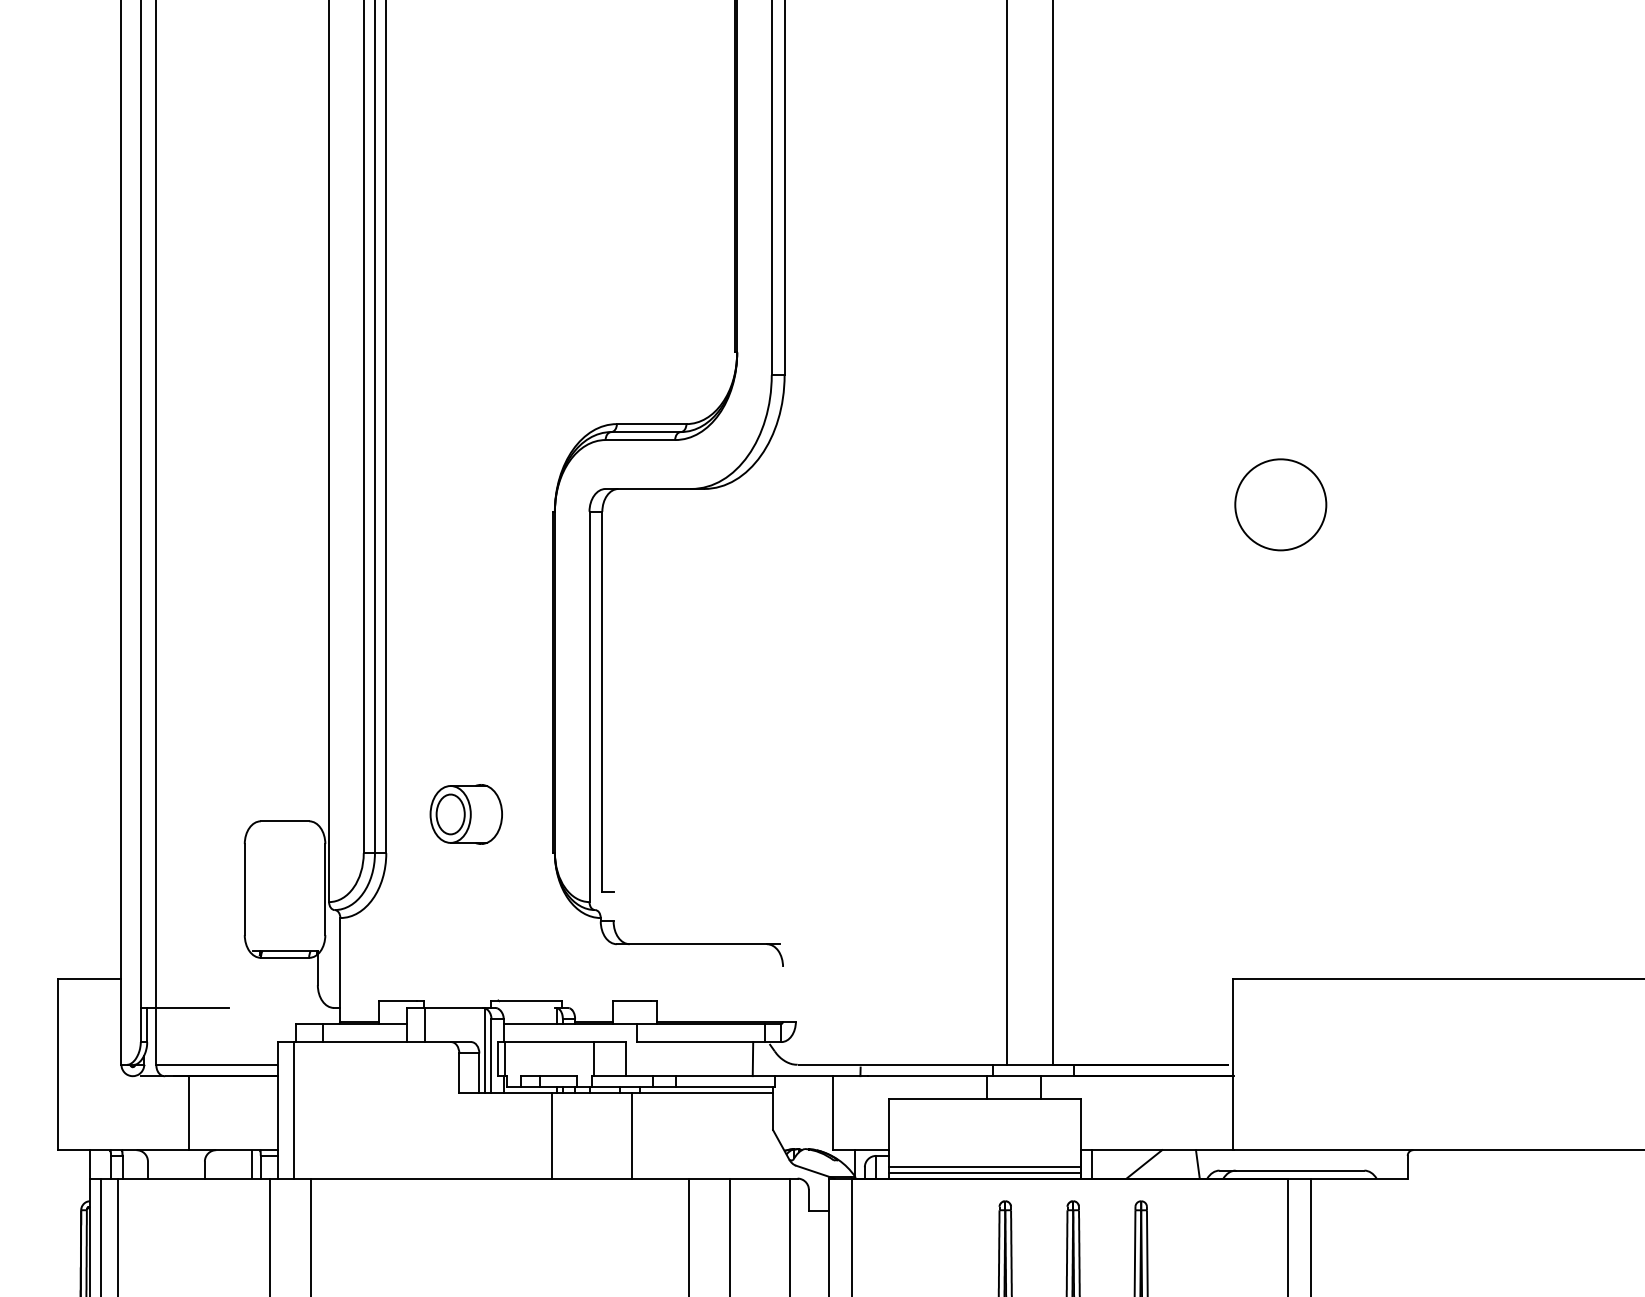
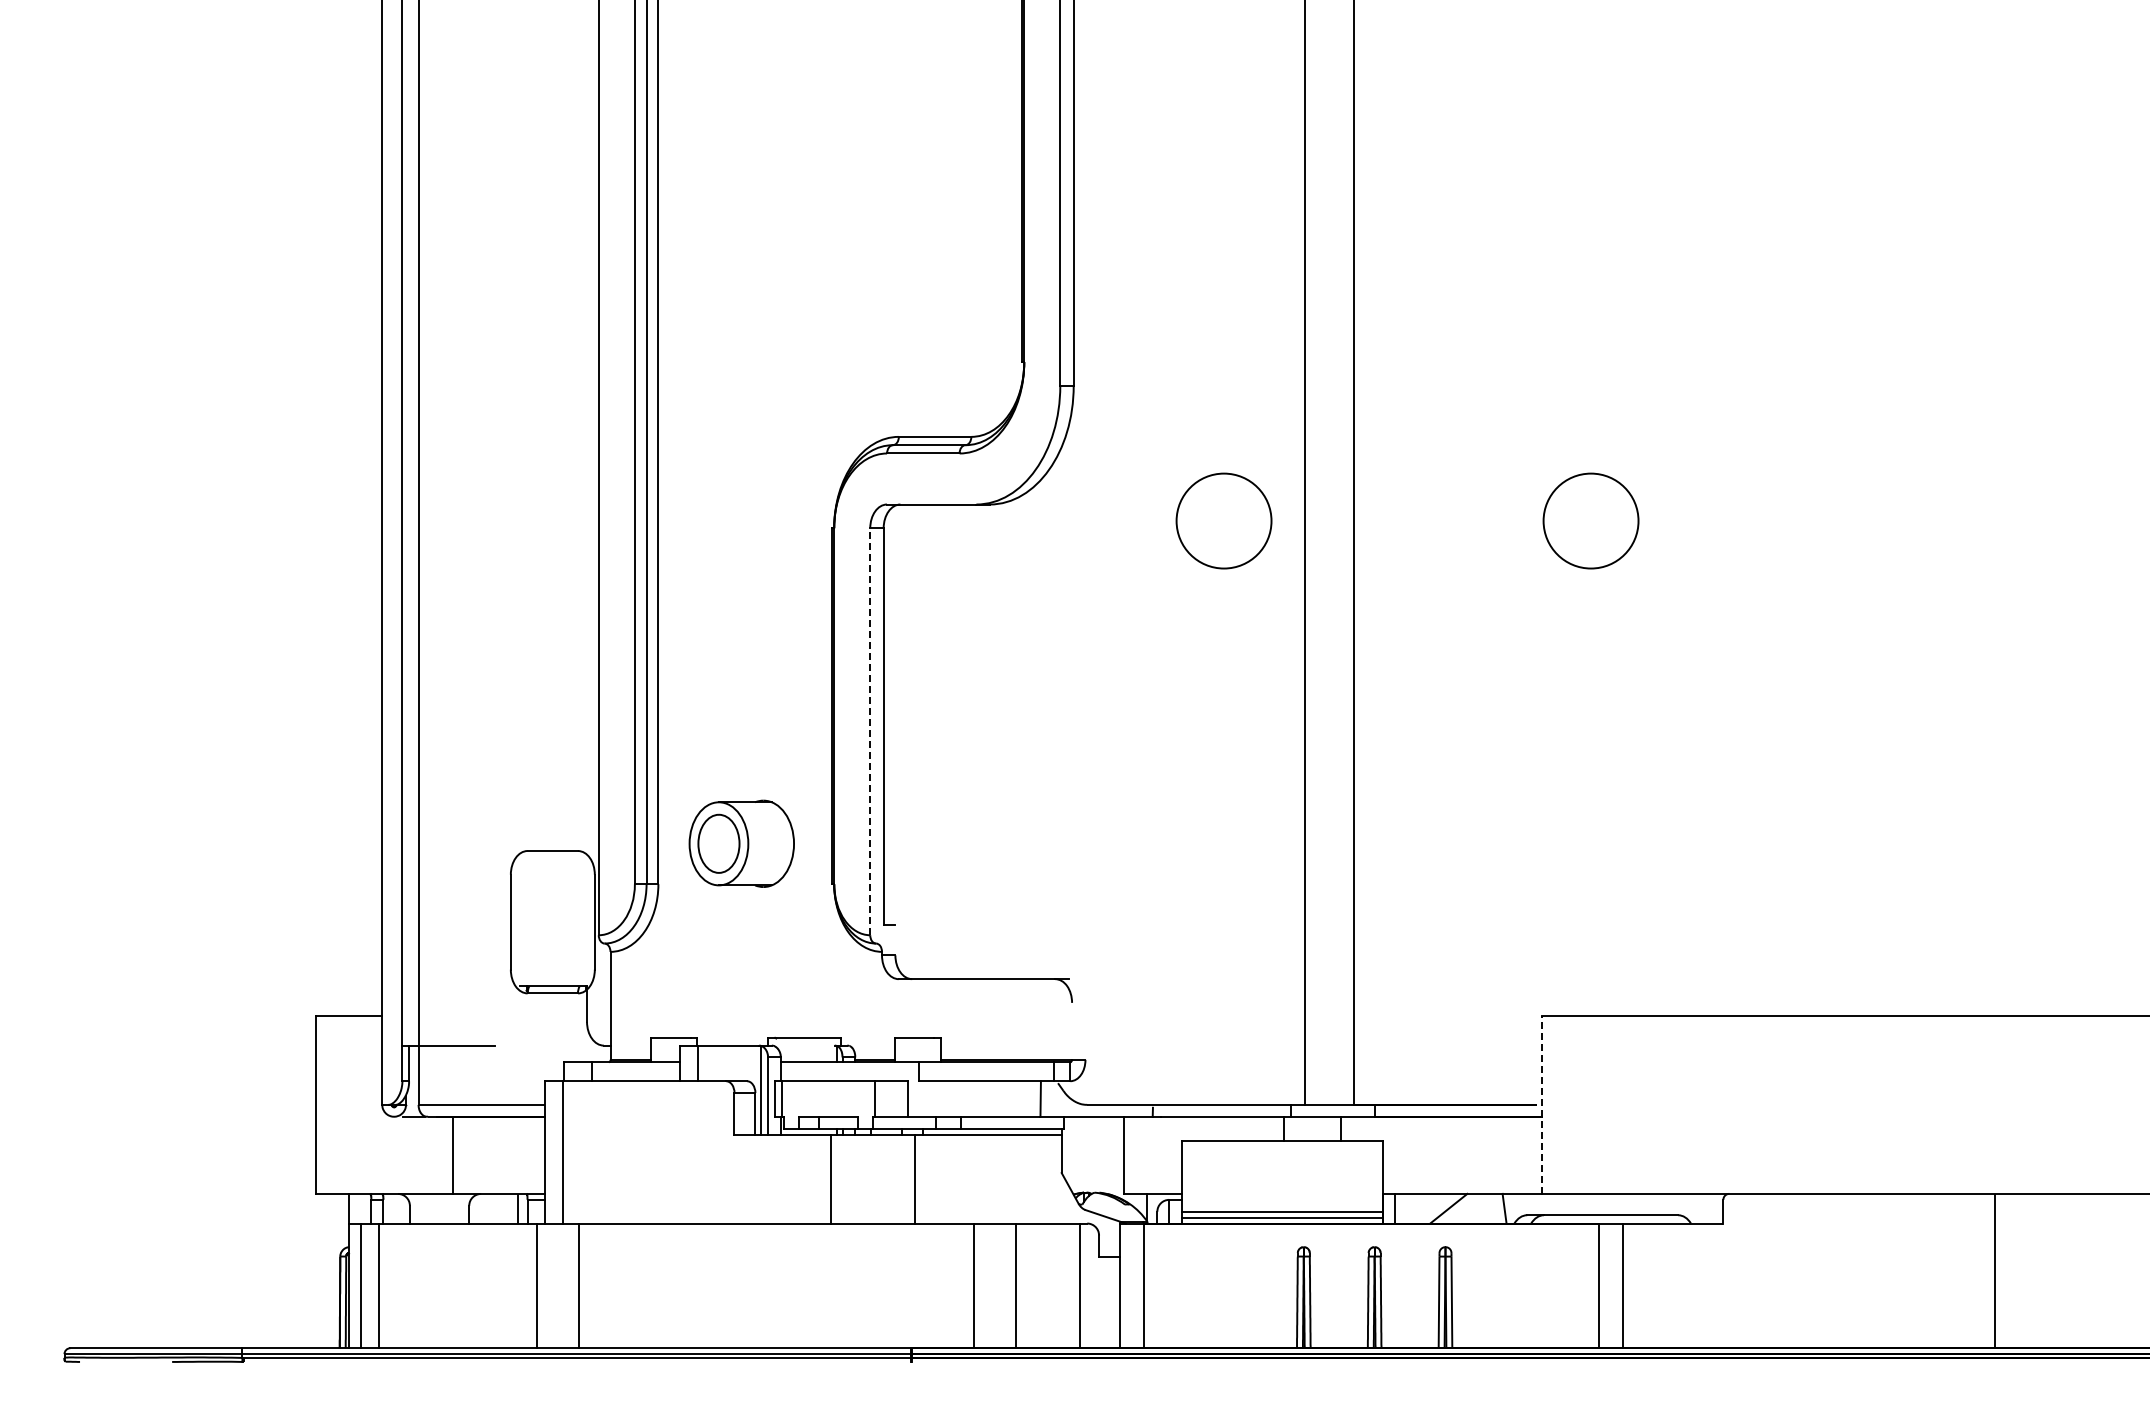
circle: (928, 504) -> (1223, 520), added
line: (589, 706) -> (870, 731), solid -> dashed
part: (466, 814) -> (741, 843), size x1.4
line: (1233, 1064) -> (1541, 1104), solid -> dashed

